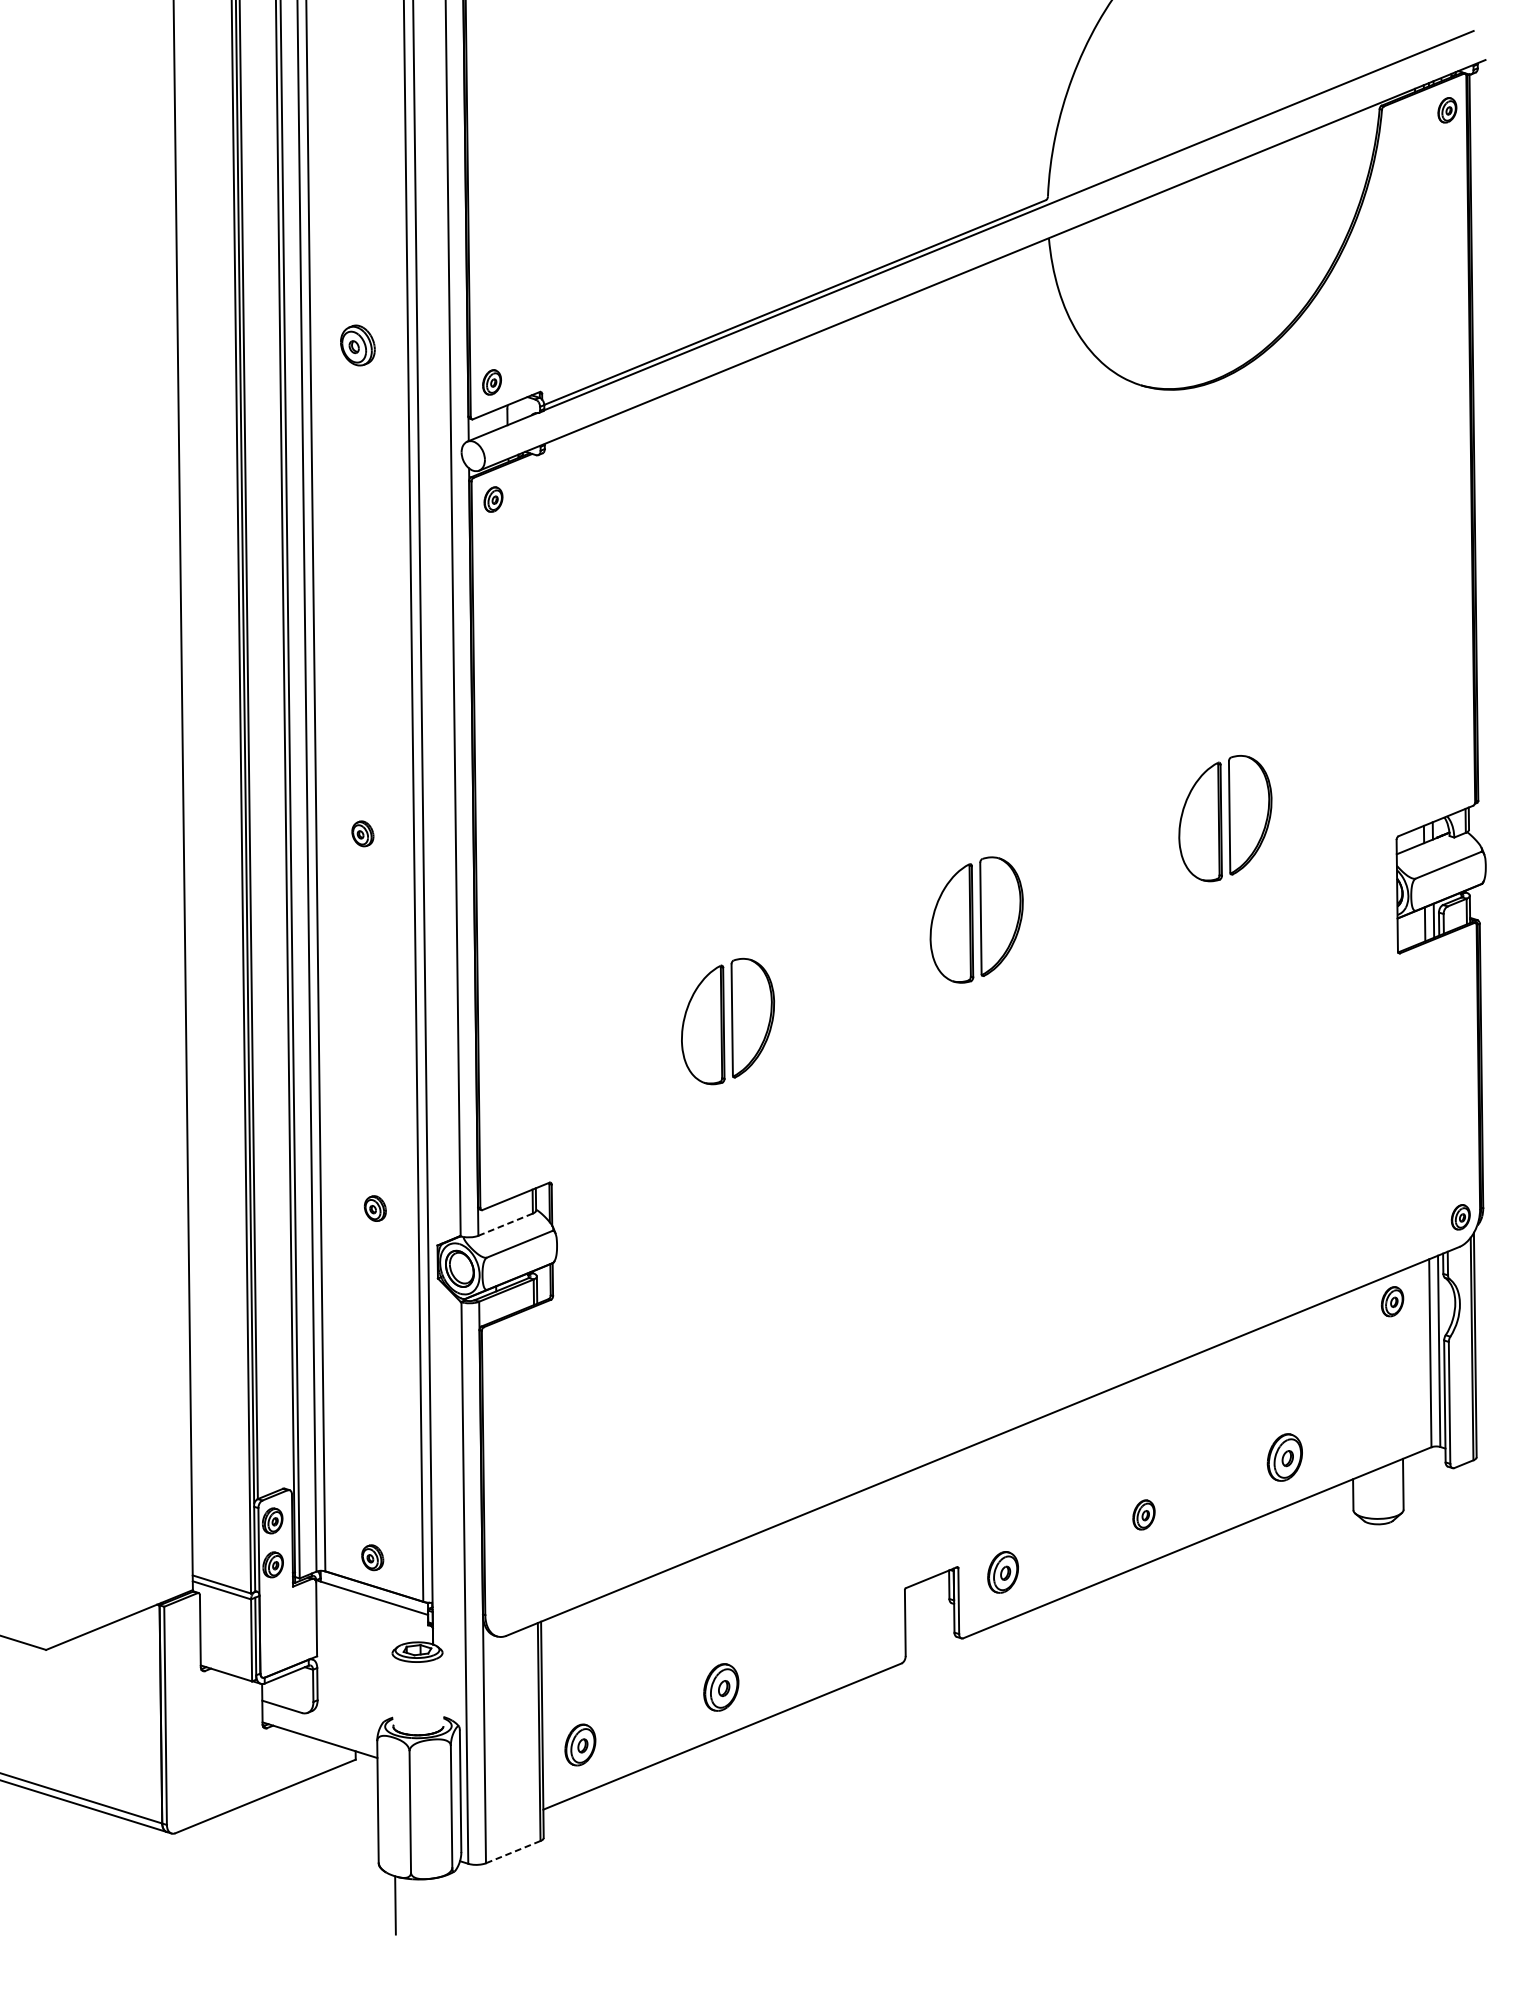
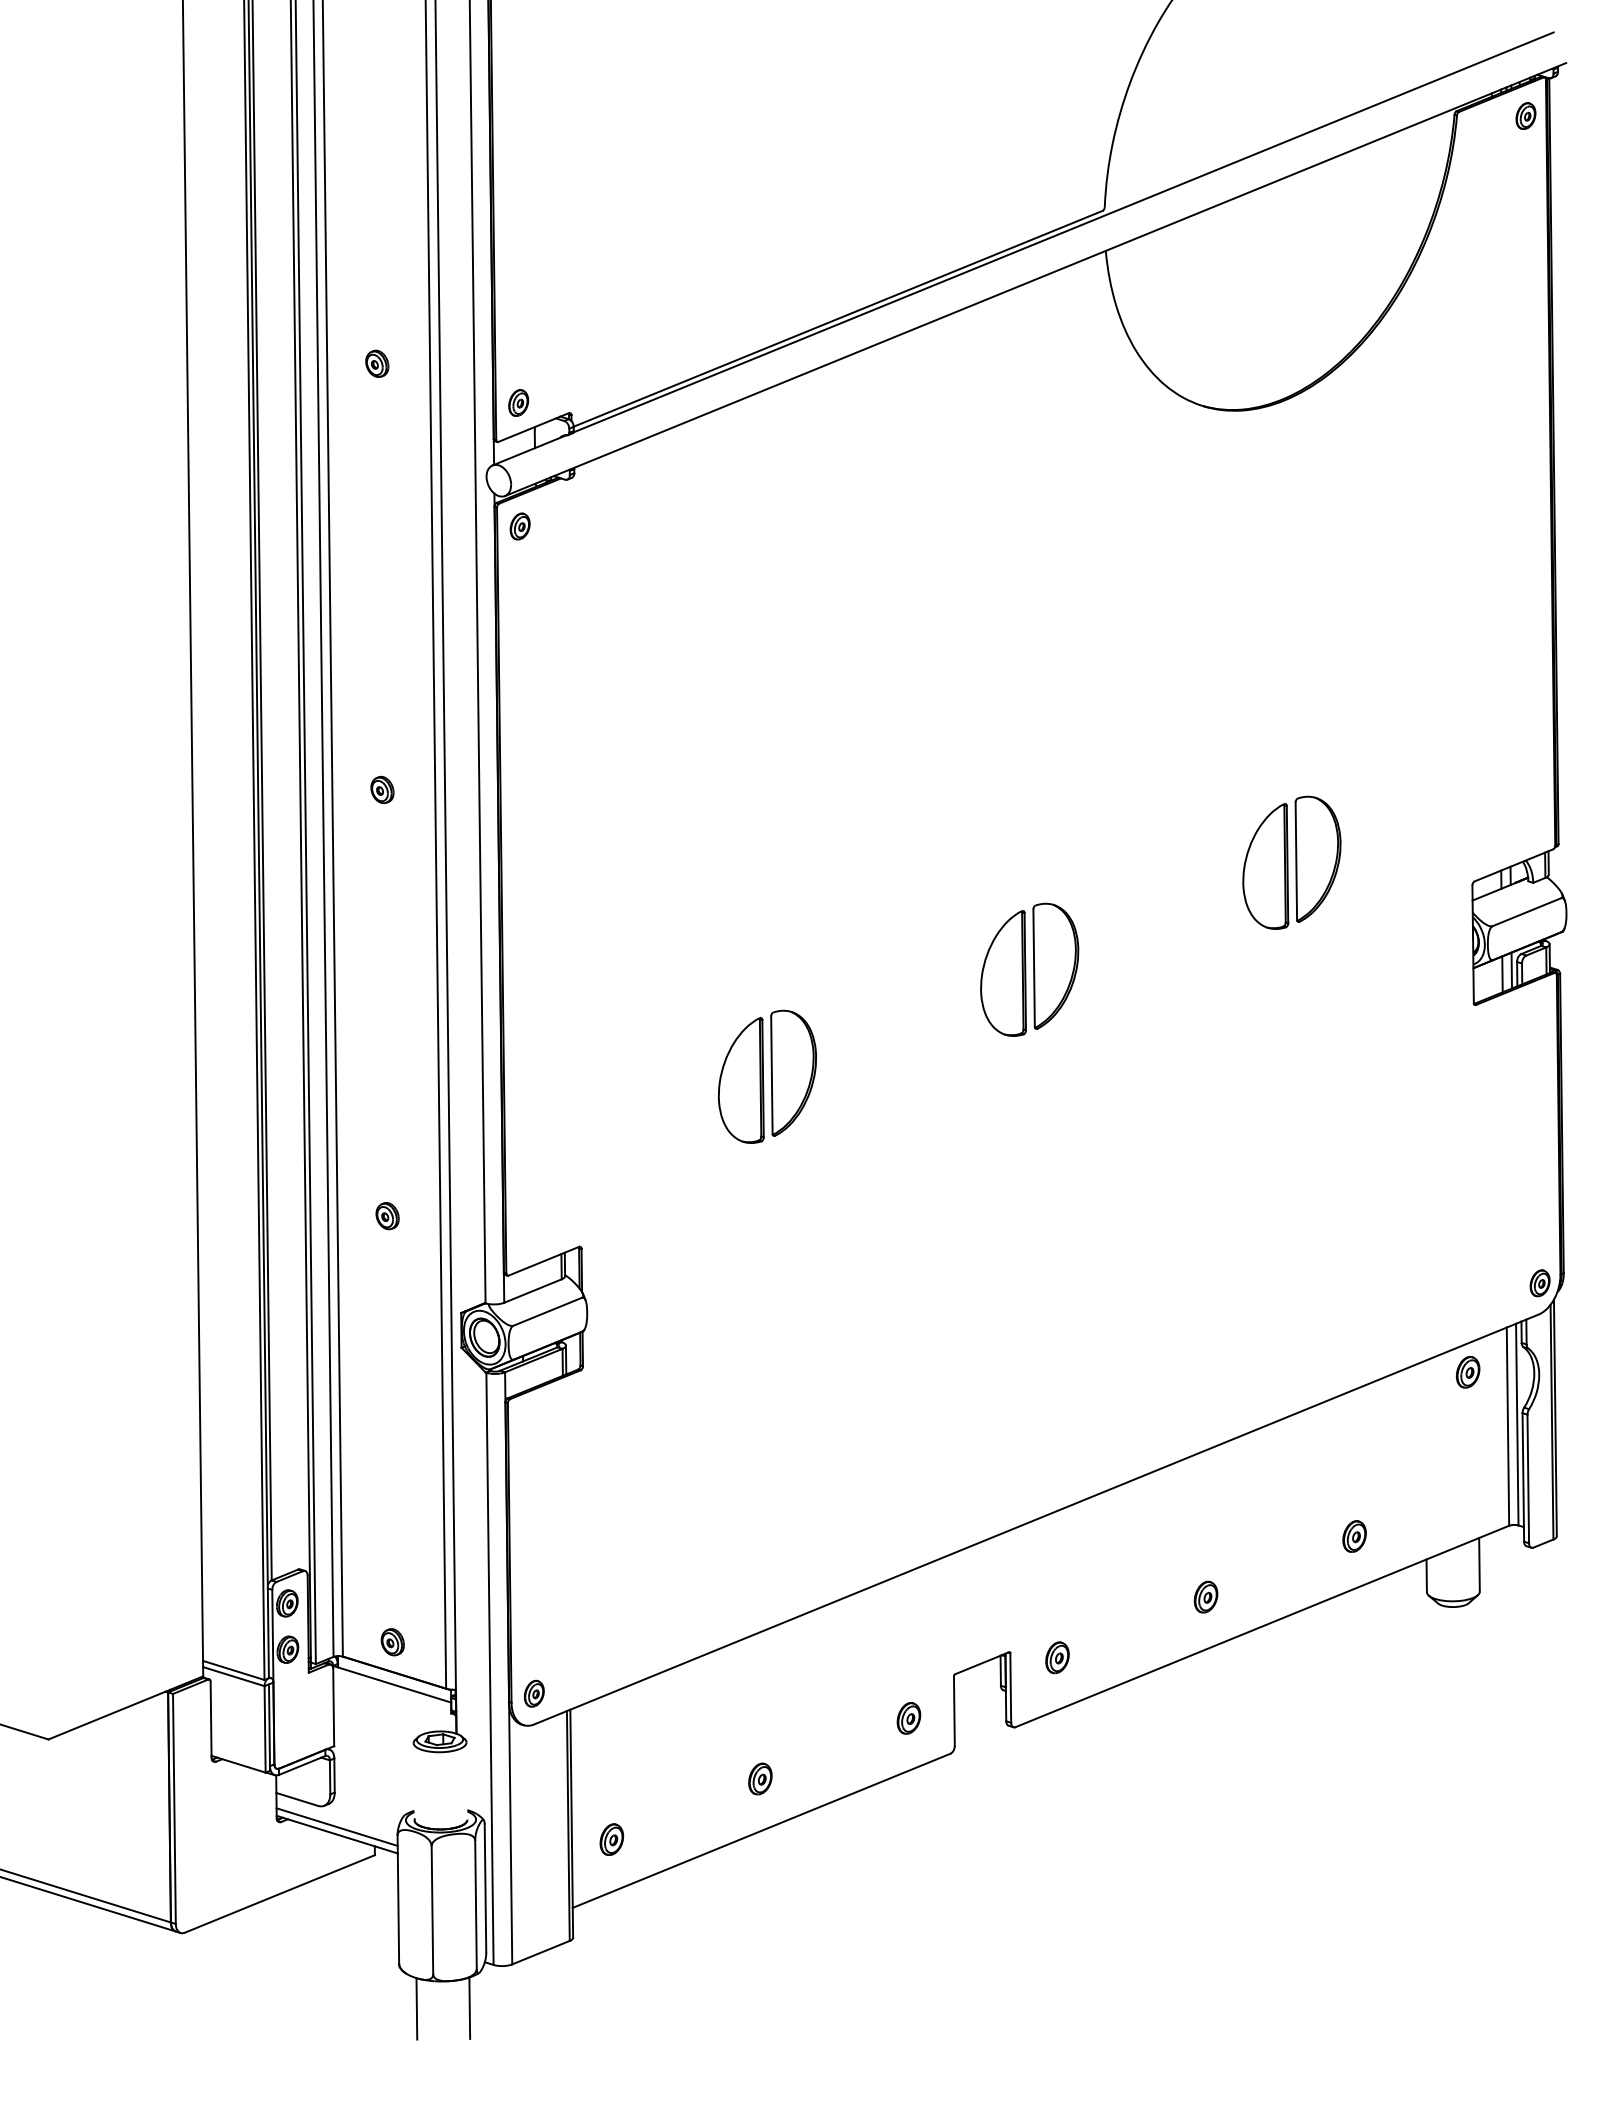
part: (358, 344) -> (377, 363), size x0.62
part: (362, 833) -> (382, 789), moved
part: (375, 1208) -> (387, 1216), moved
line: (506, 1224) -> (533, 1290), dashed -> solid
part: (1284, 1457) -> (1354, 1536), size x0.62
part: (1003, 1572) -> (1057, 1657), size x0.71
part: (506, 1606) -> (533, 1693), added
part: (861, 1630) -> (908, 1718), added
part: (721, 1686) -> (760, 1778), size x0.62
line: (319, 1732) -> (336, 1826), added
part: (580, 1744) -> (611, 1839), size x0.71
line: (512, 1851) -> (540, 1952), dashed -> solid
line: (445, 1904) -> (469, 2007), added

